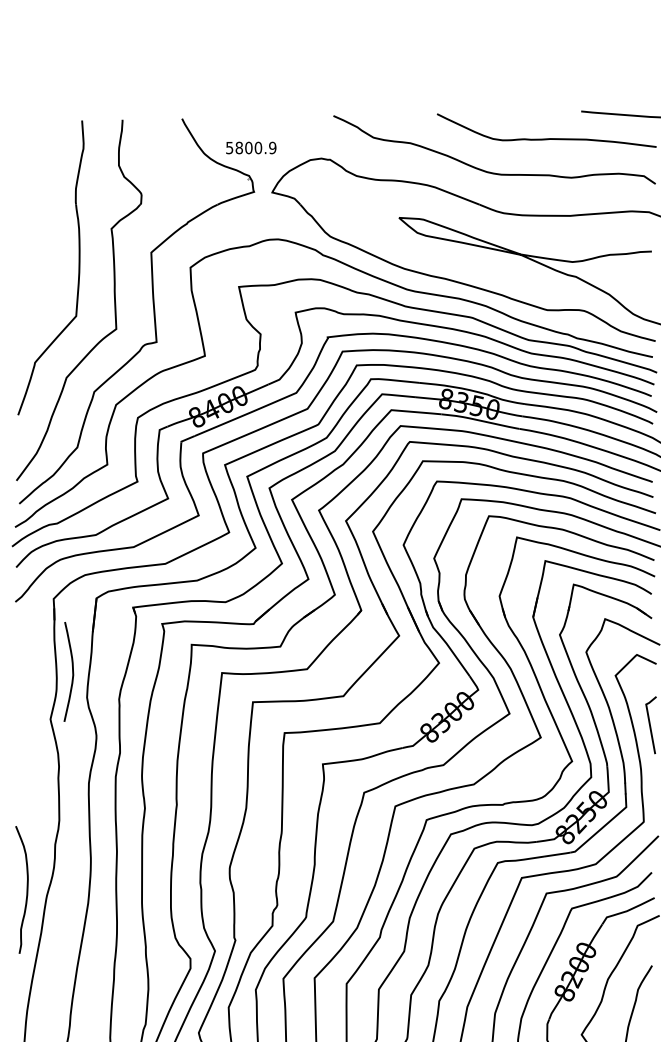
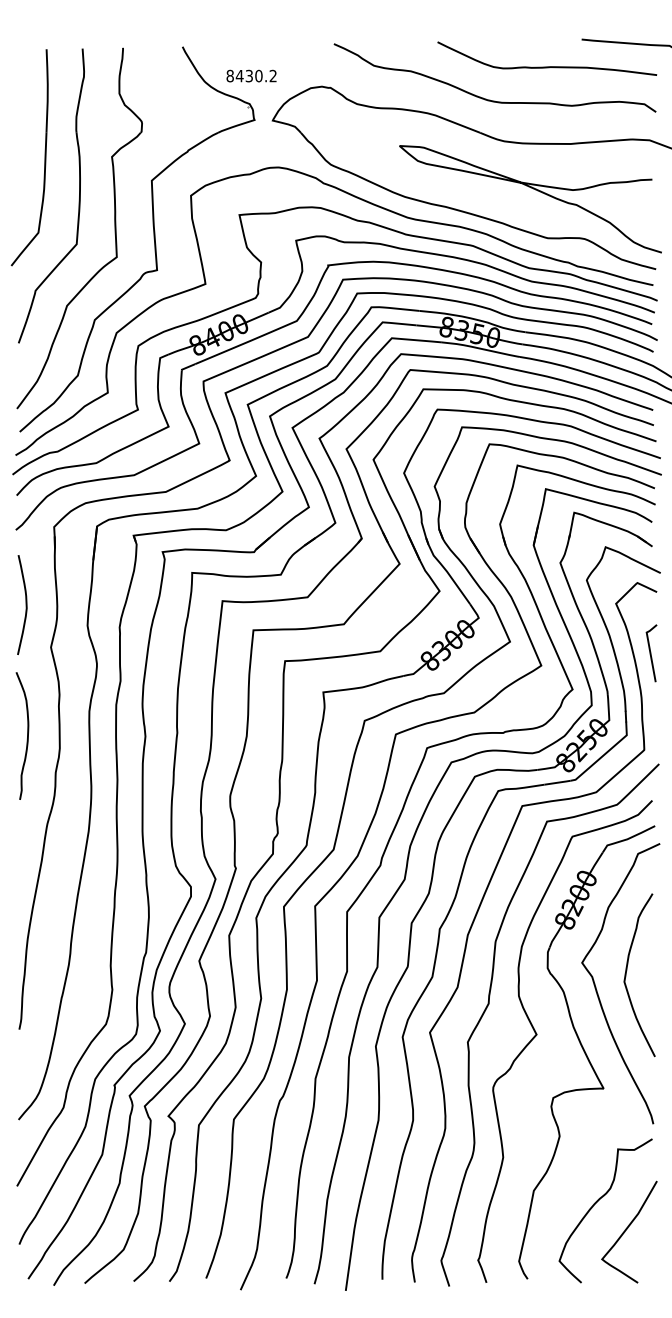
text: (251, 147) -> (251, 75), 5800.9 -> 8430.2
part: (44, 229) -> (44, 157), added
curve: (72, 671) -> (25, 604), moved
curve: (27, 889) -> (27, 735), moved

